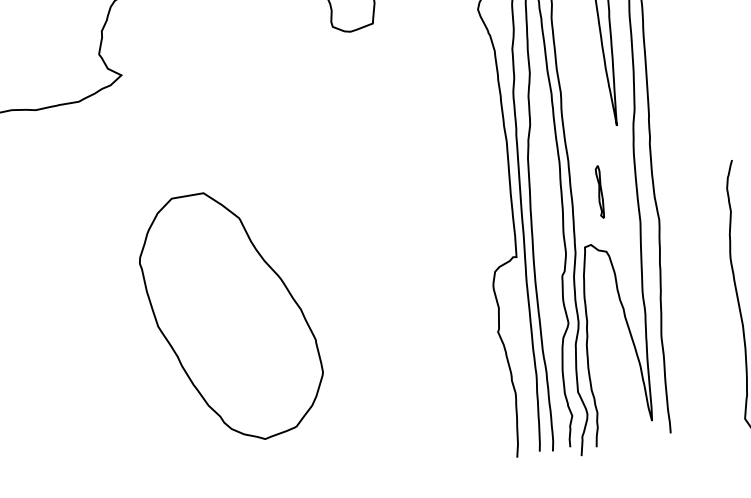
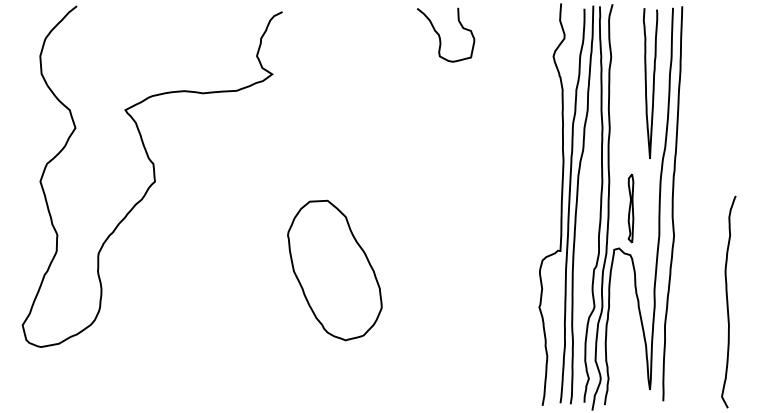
part: (599, 192) -> (630, 208), size x1.67
part: (230, 316) -> (334, 270), size x0.71

